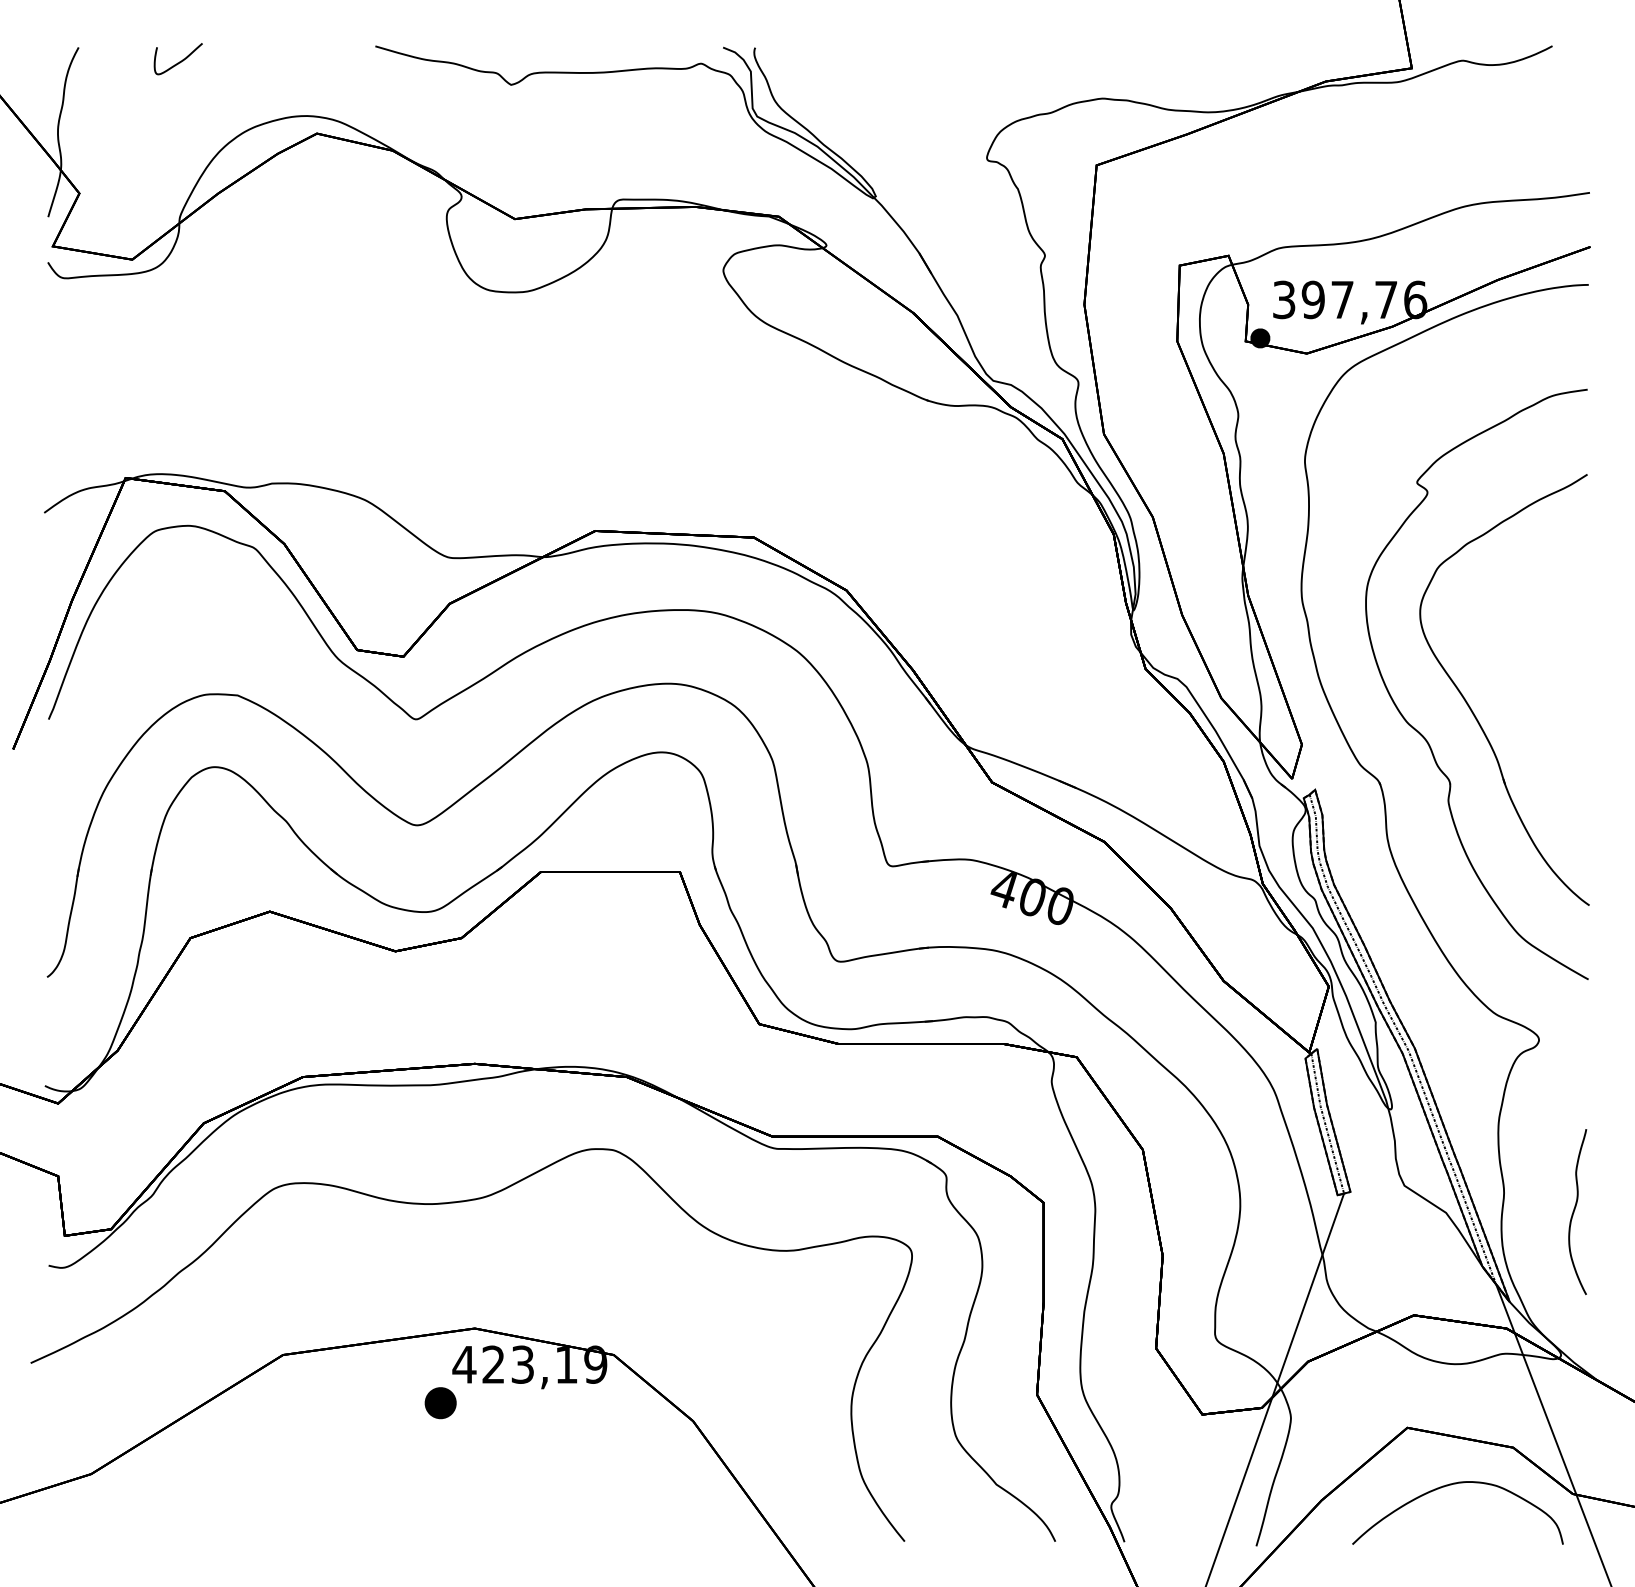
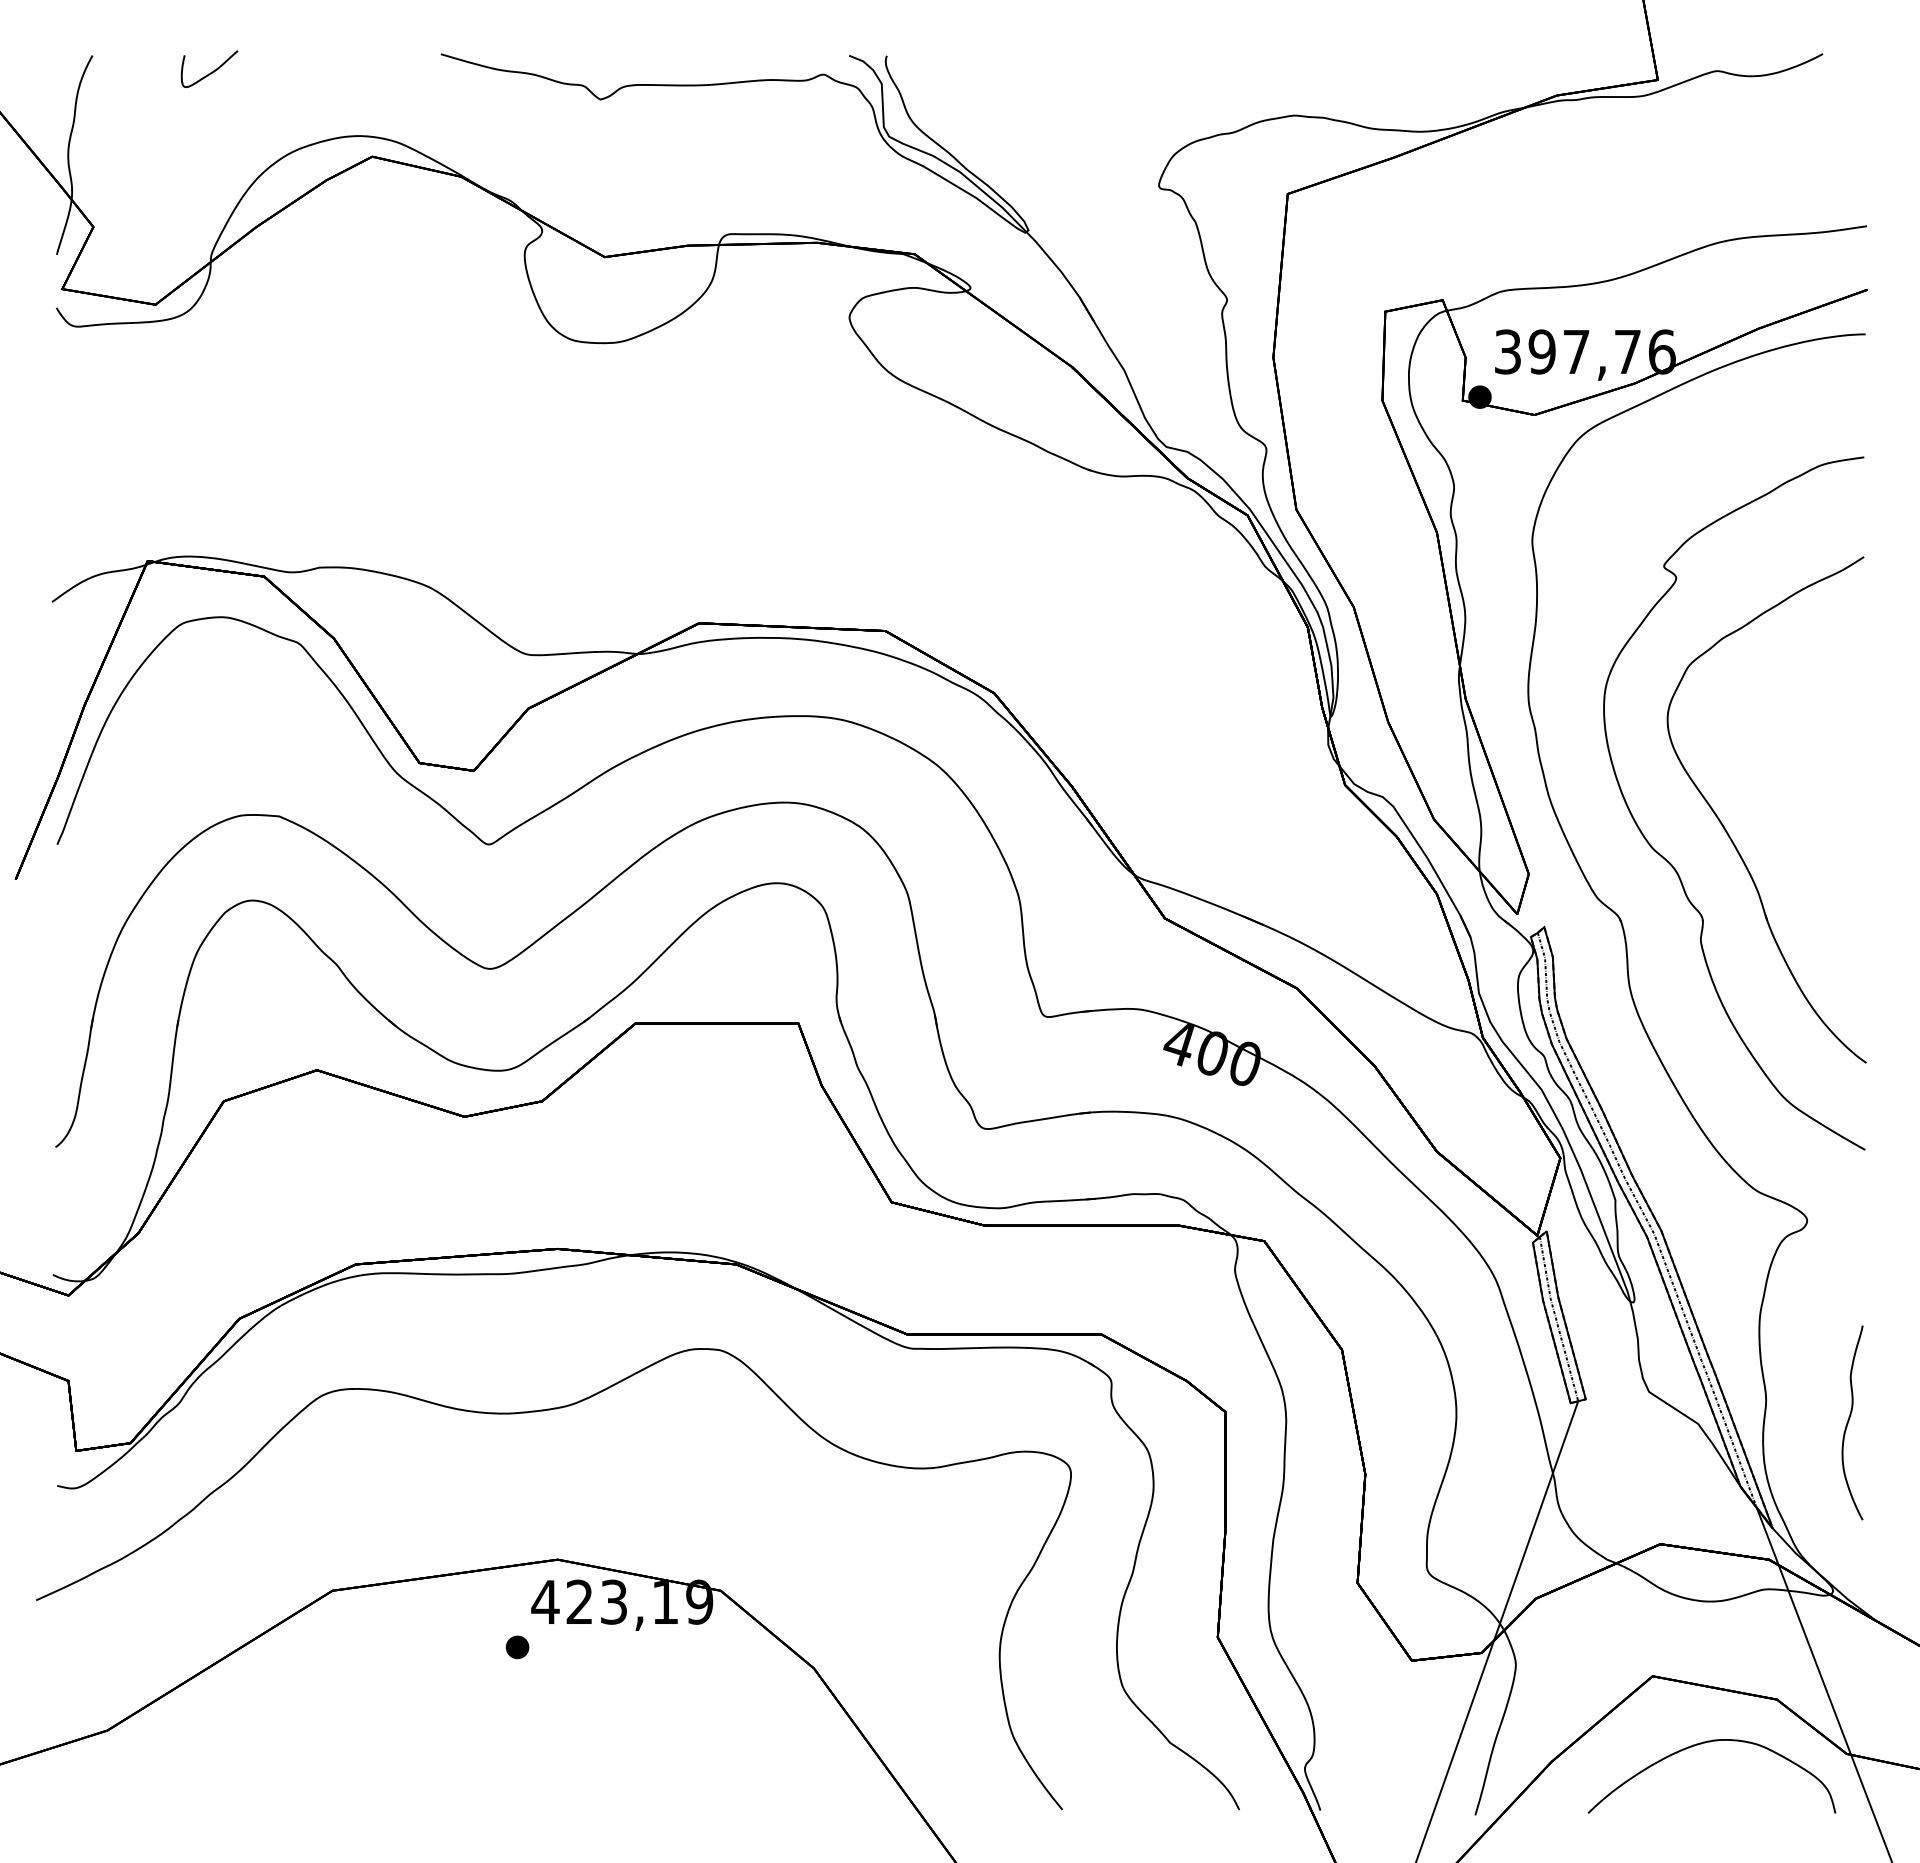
part: (440, 1403) -> (517, 1647), size x0.62

